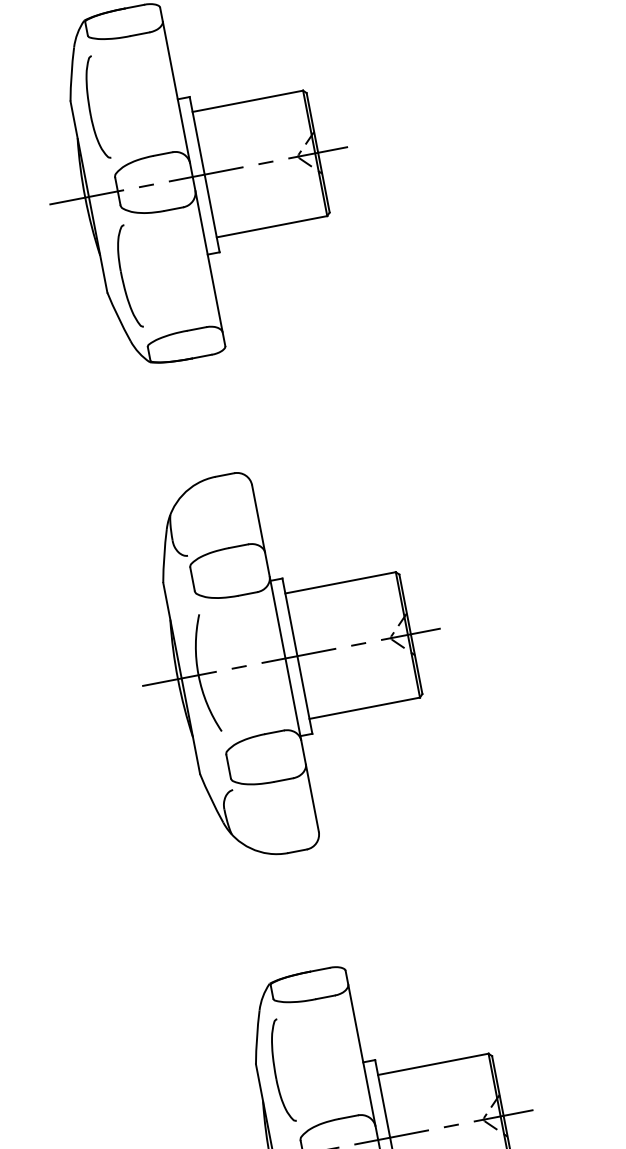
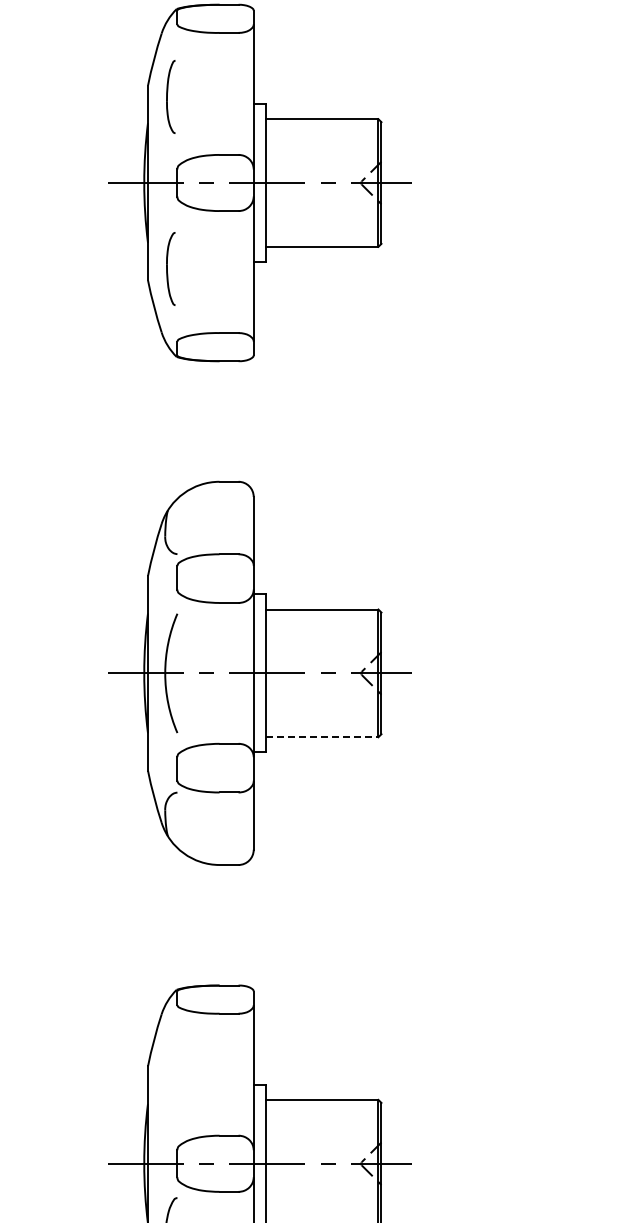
part: (94, 107) -> (170, 96), size x0.7
part: (127, 276) -> (170, 268), size x0.7
line: (365, 708) -> (322, 737), solid -> dashed
part: (280, 1071) -> (170, 1077), removed

